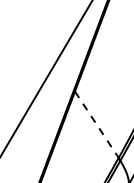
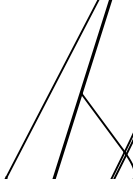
line: (97, 125) -> (103, 123), dashed -> solid

